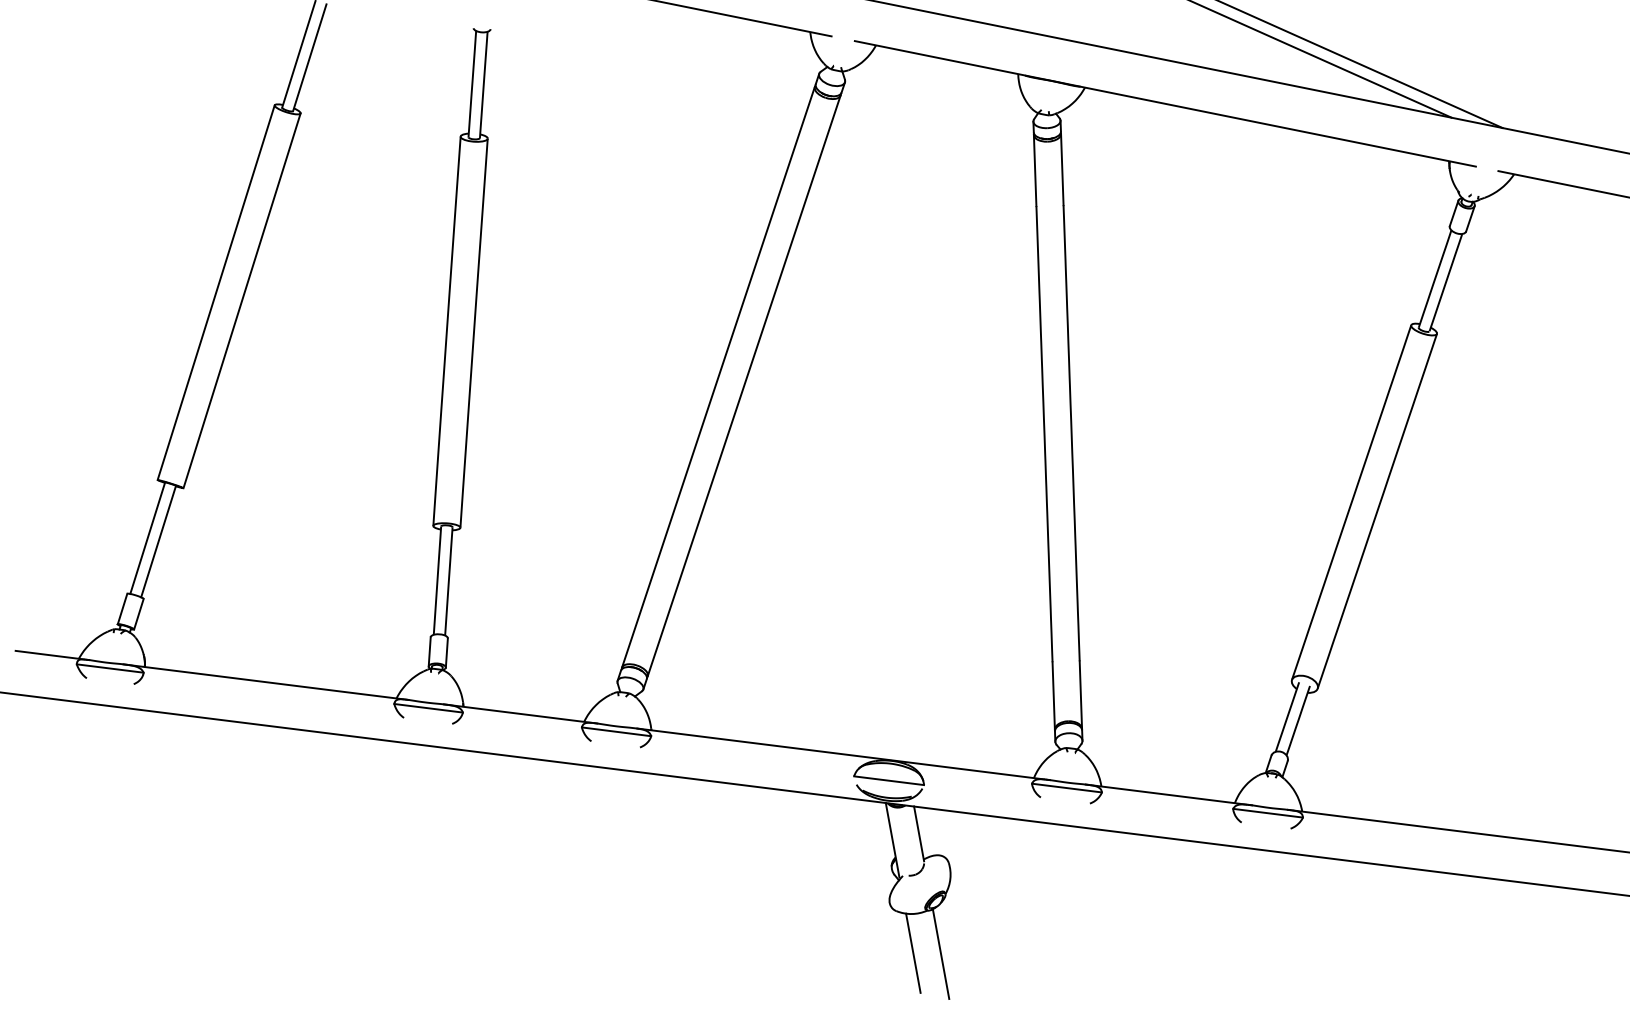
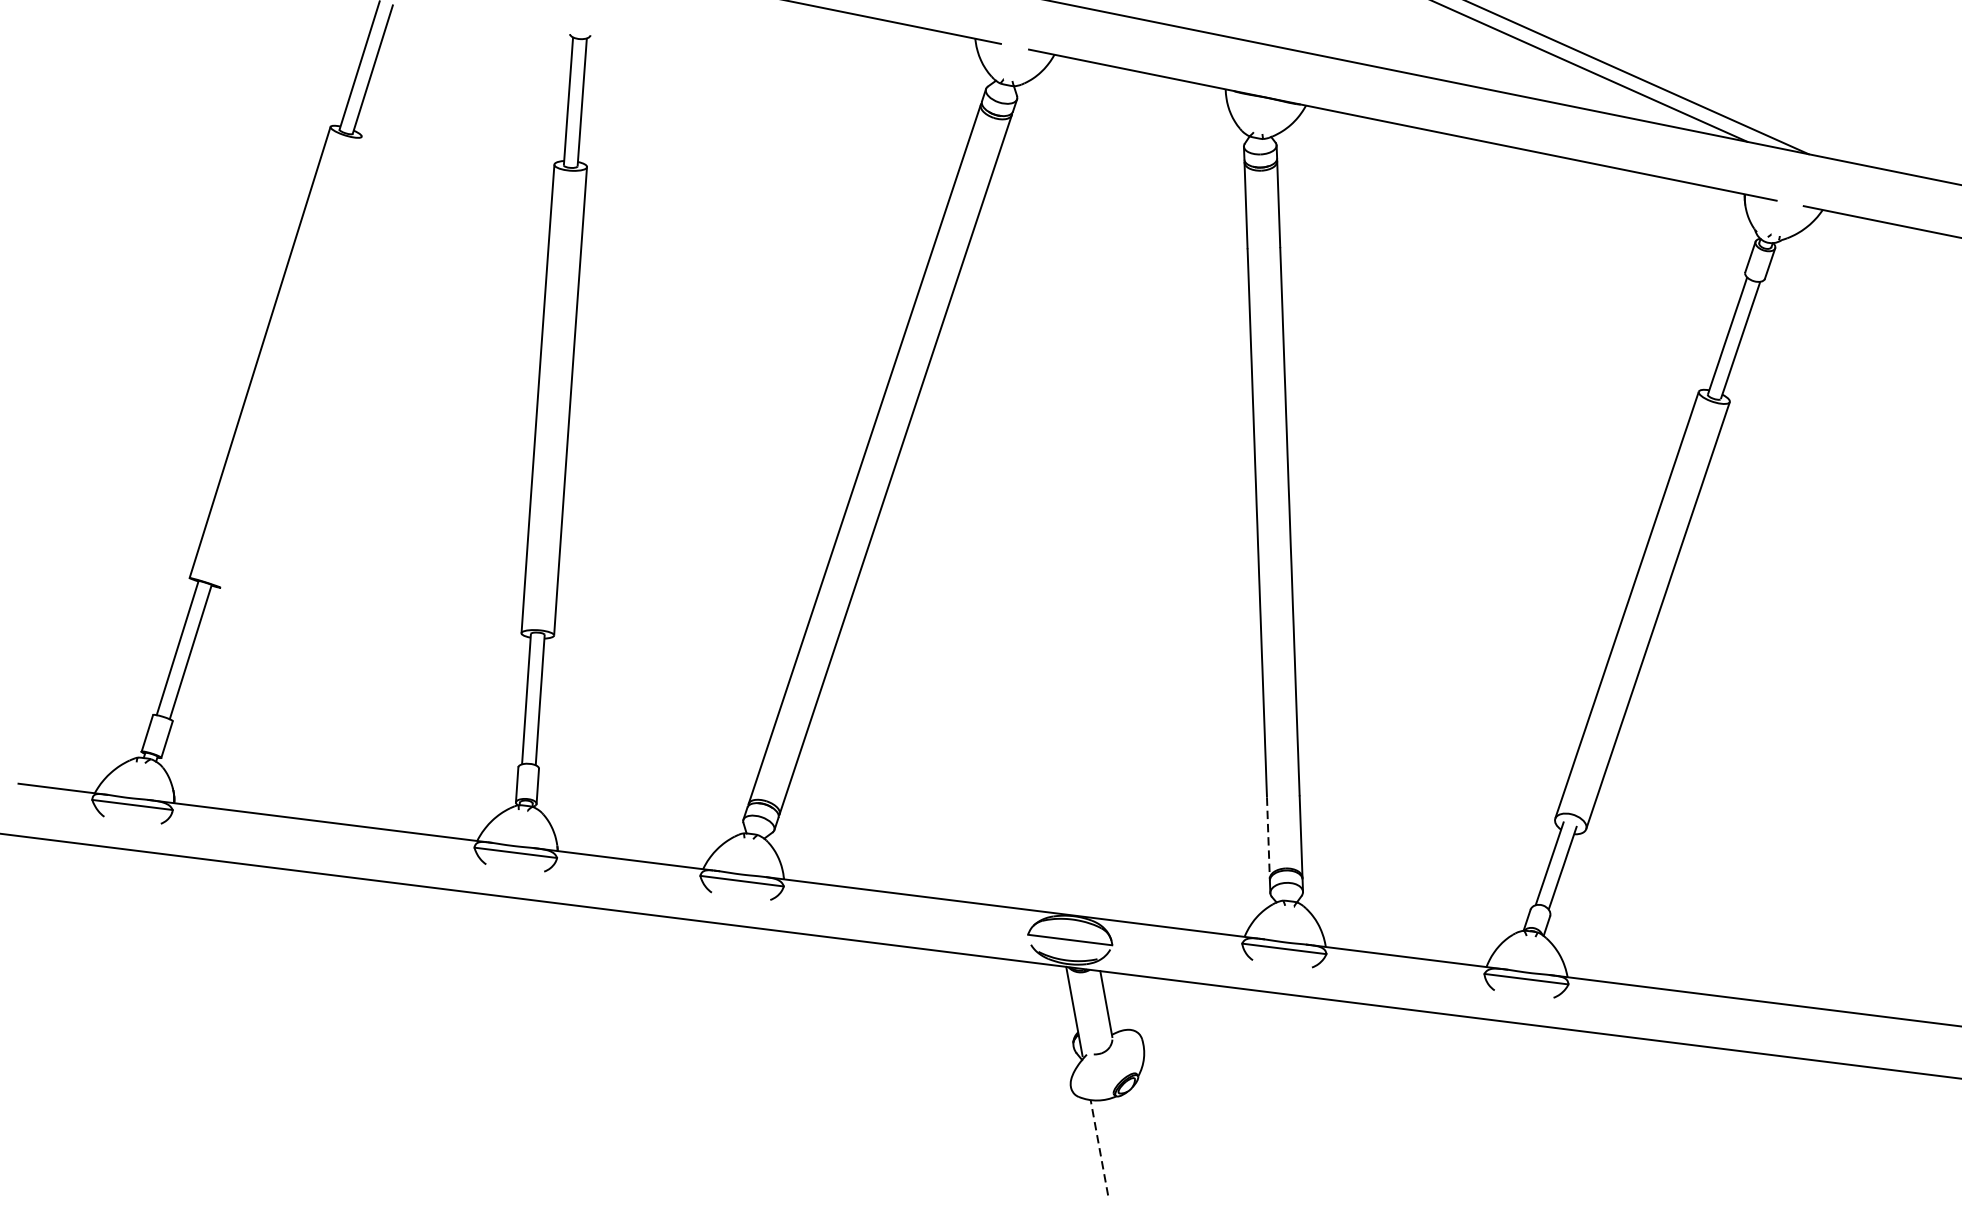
line: (241, 300) -> (290, 361), removed
line: (1053, 696) -> (1268, 838), solid -> dashed
line: (913, 952) -> (1099, 1146), solid -> dashed
line: (940, 953) -> (1132, 1148), removed

